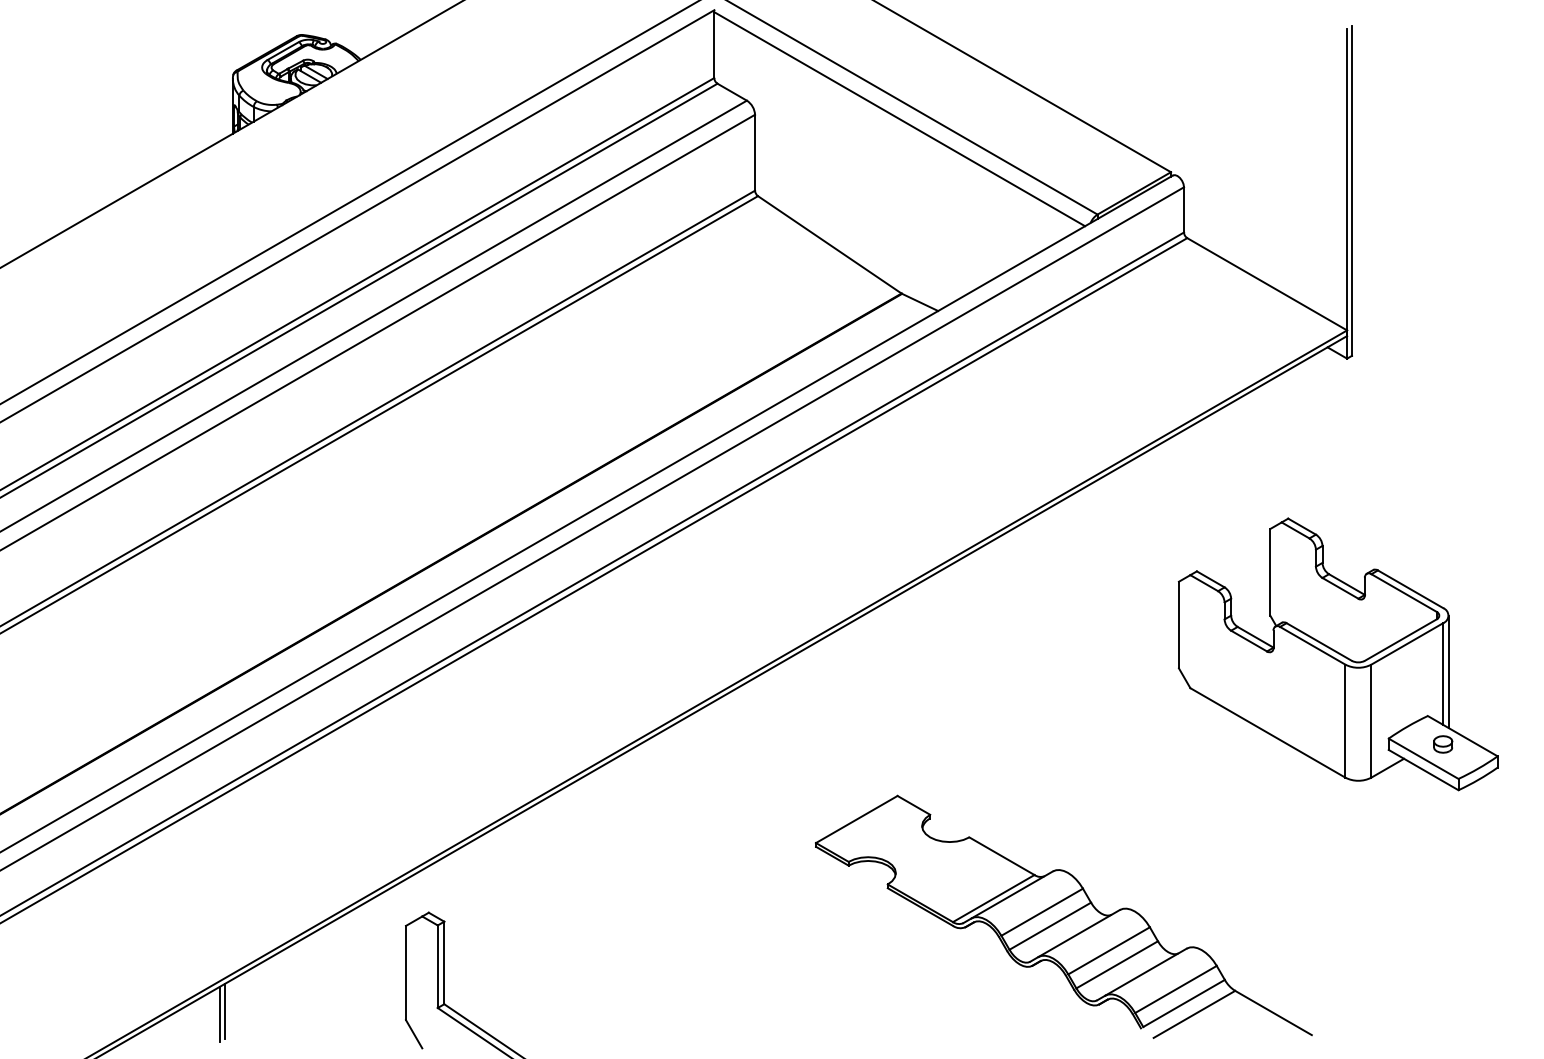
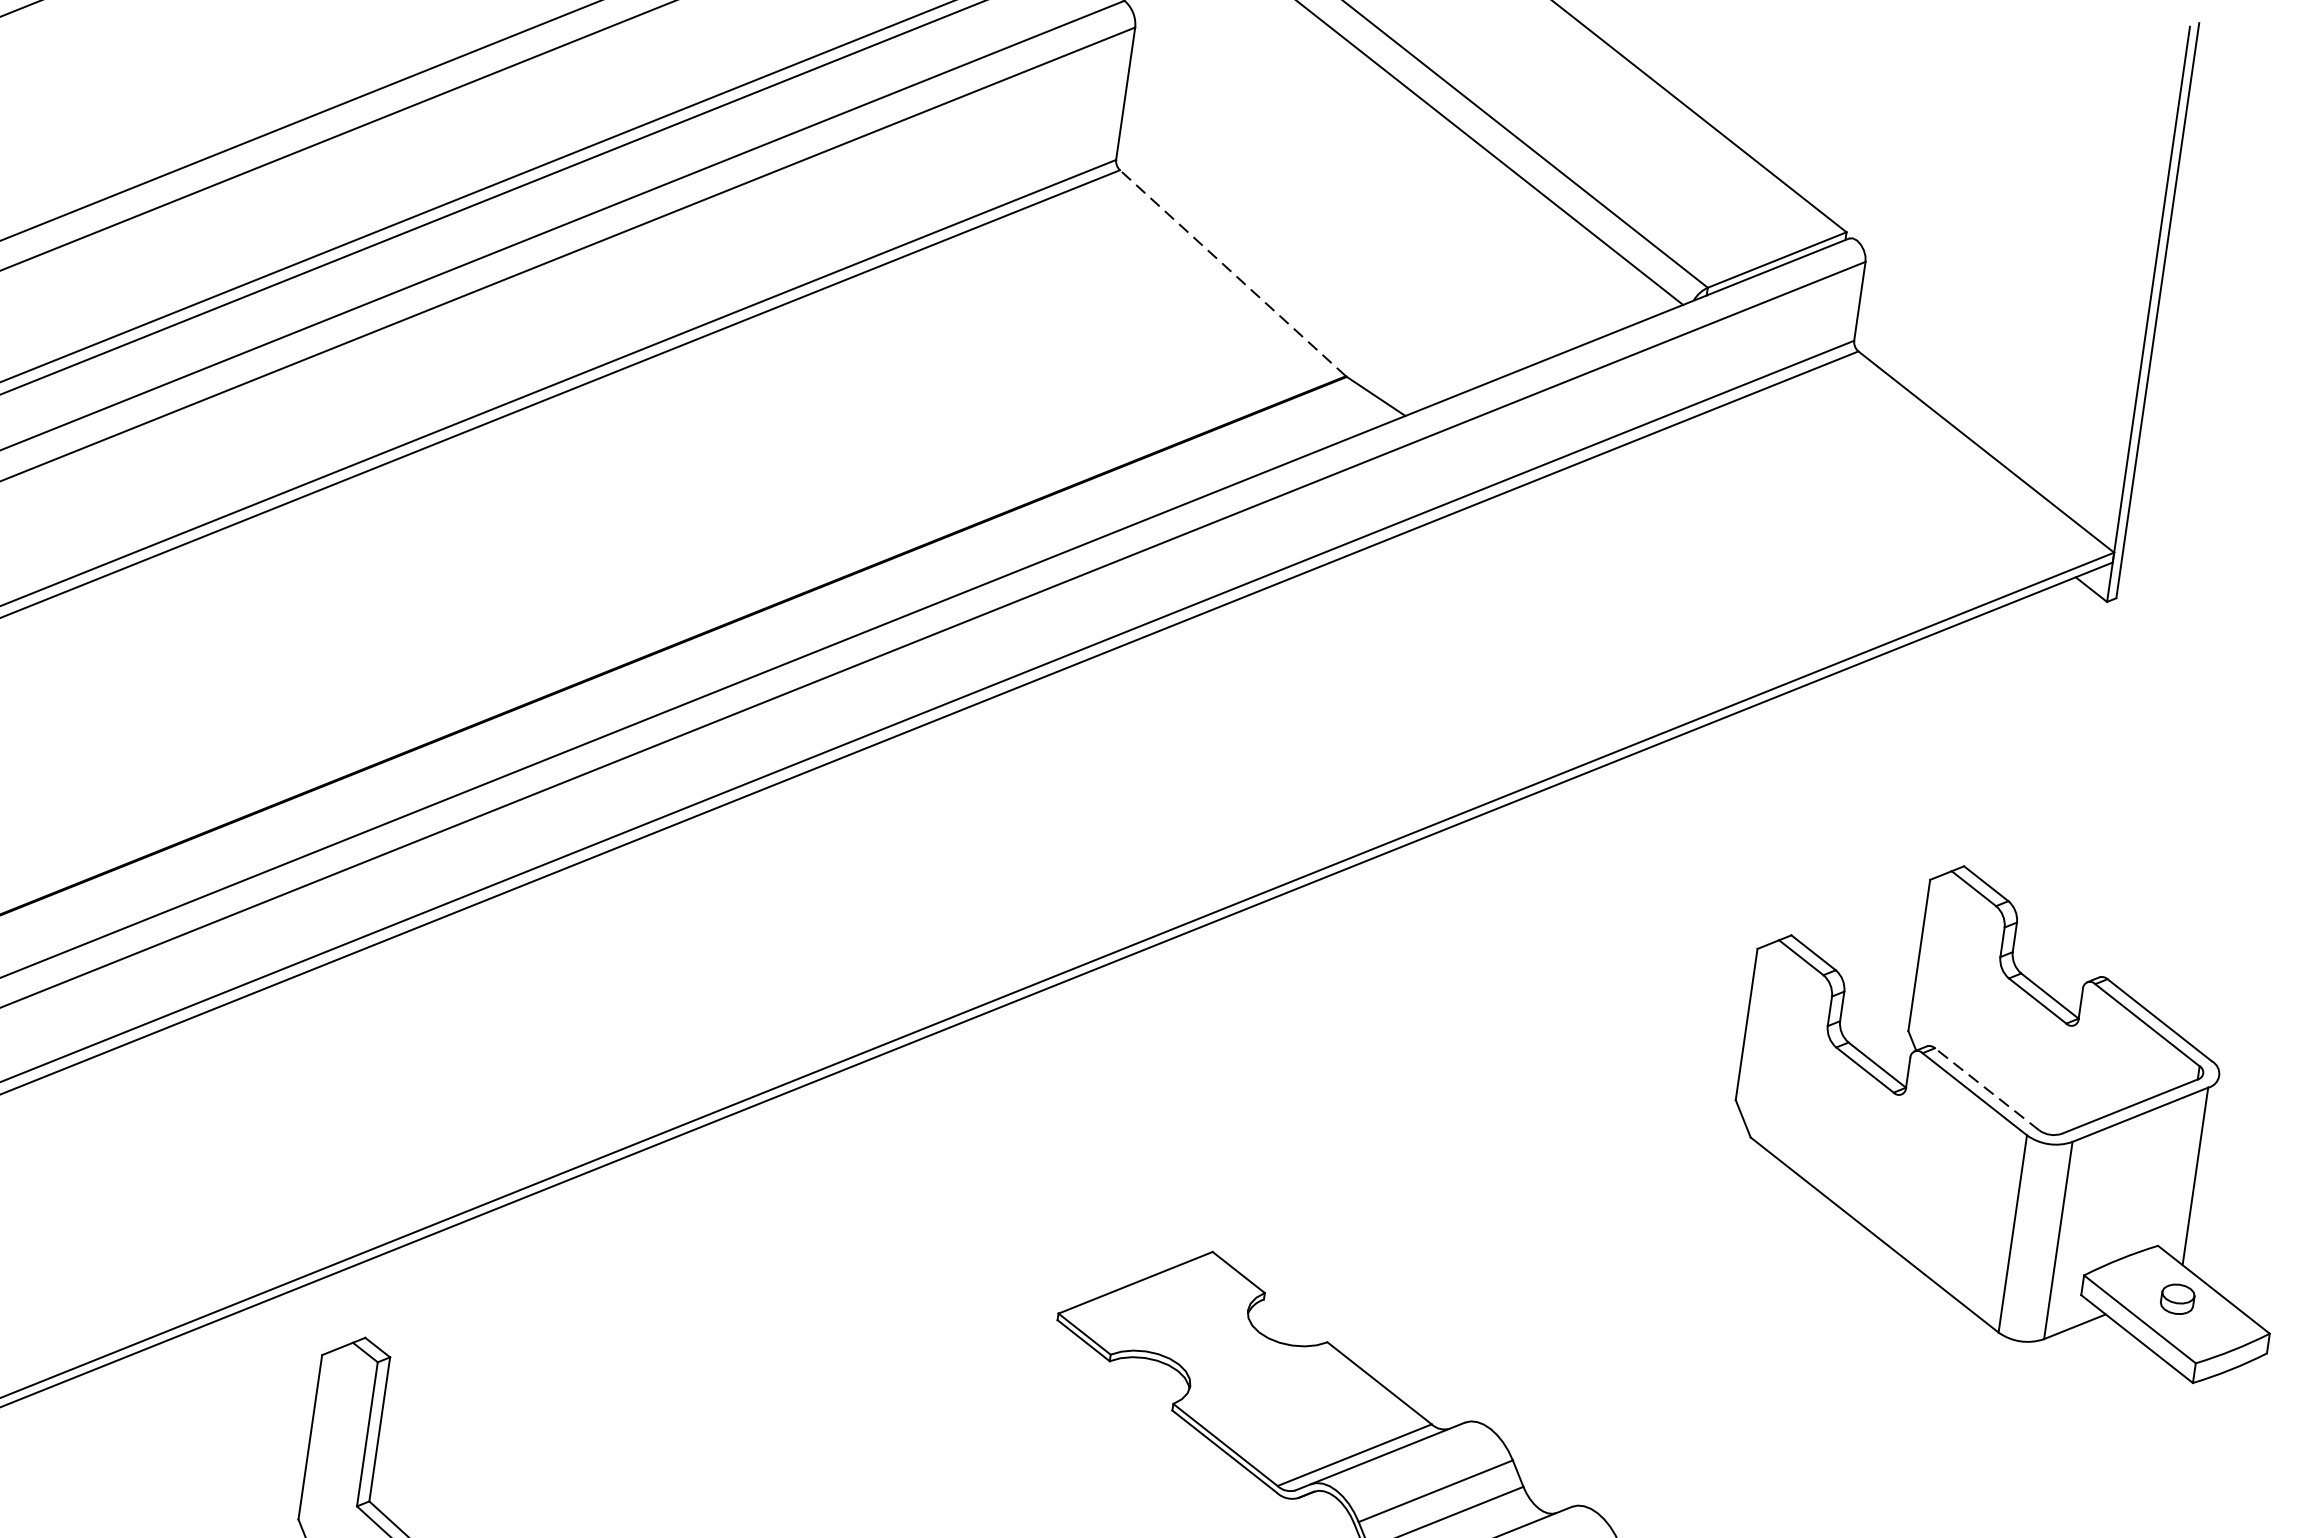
line: (829, 244) -> (1232, 272), solid -> dashed
line: (1319, 642) -> (1987, 1090), solid -> dashed
line: (1448, 671) -> (2205, 1173), removed

